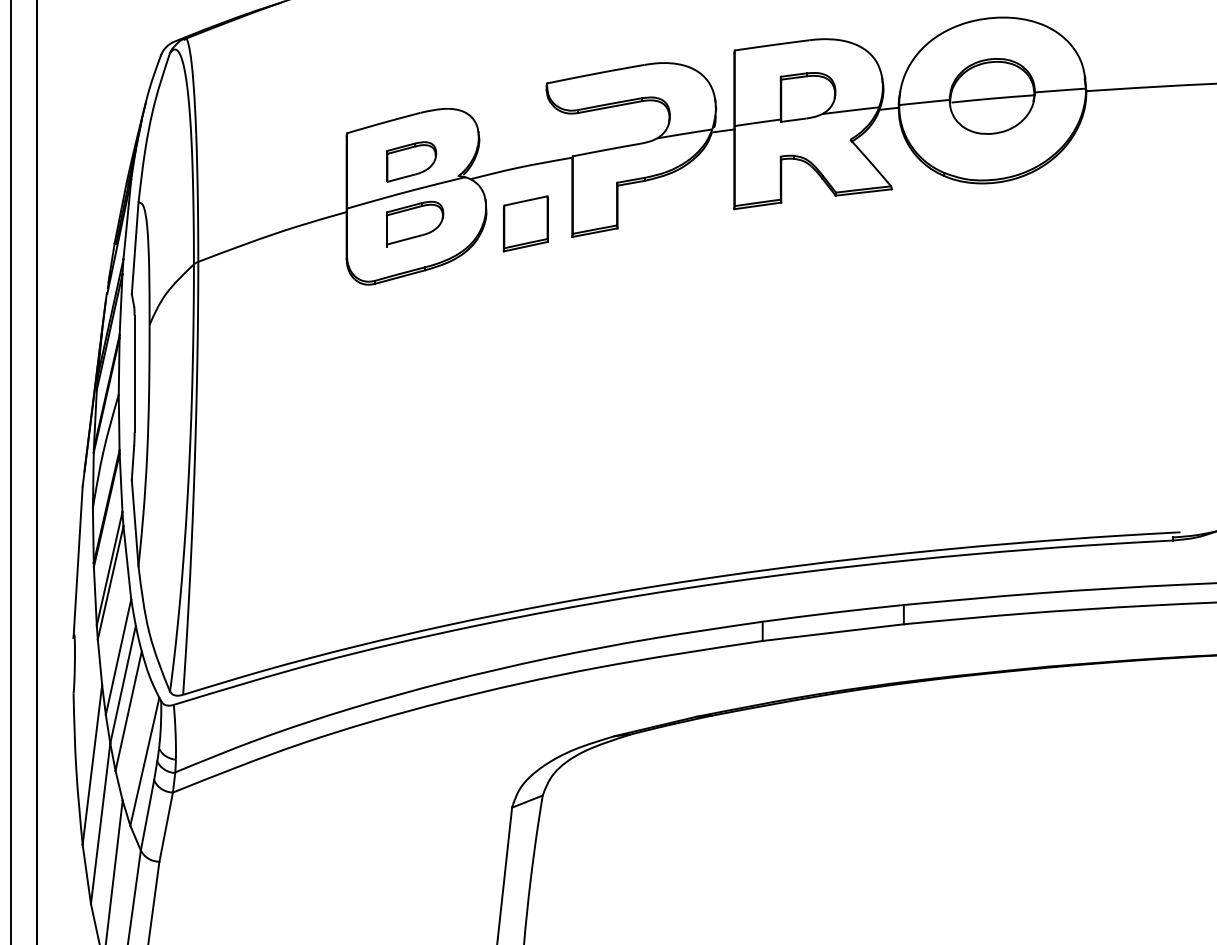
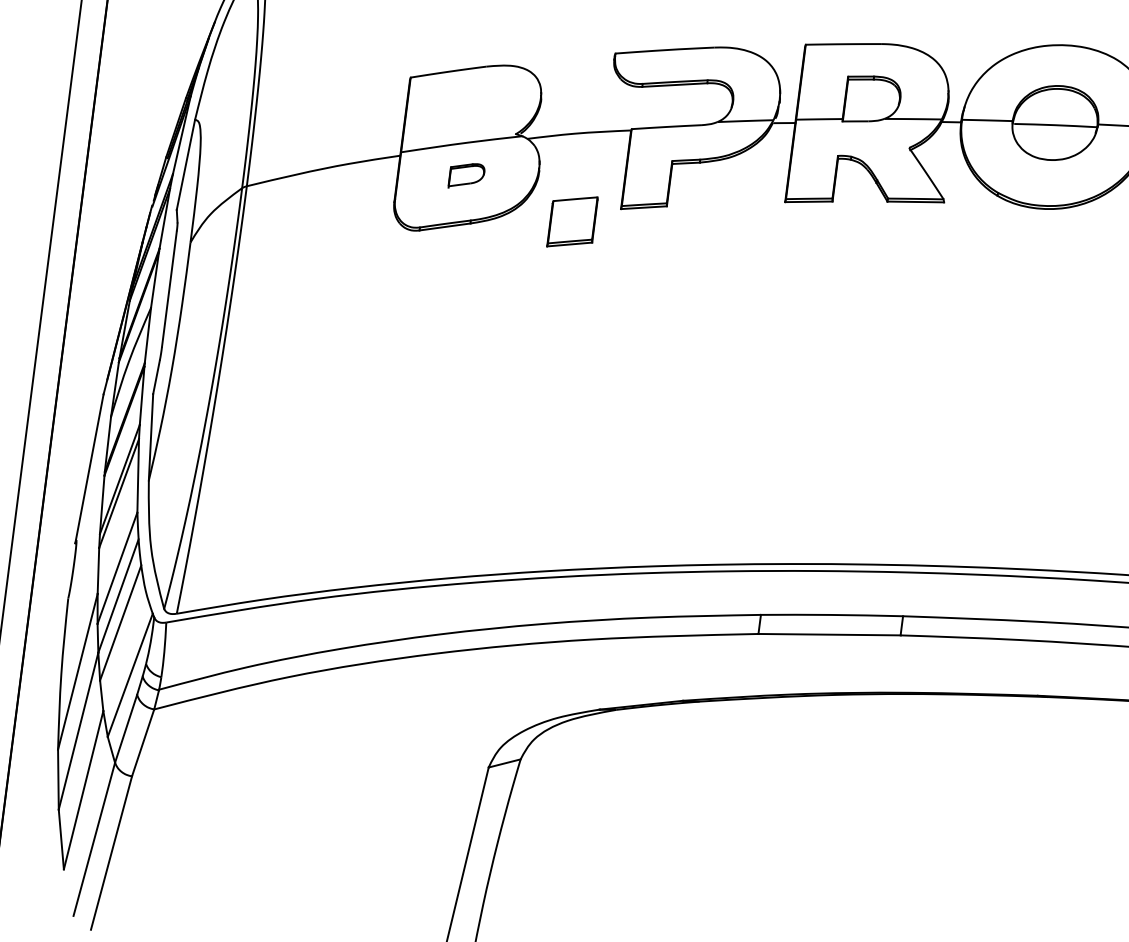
part: (411, 161) -> (471, 113), removed
part: (415, 223) -> (467, 175), size x0.6
part: (525, 223) -> (572, 221), moved

